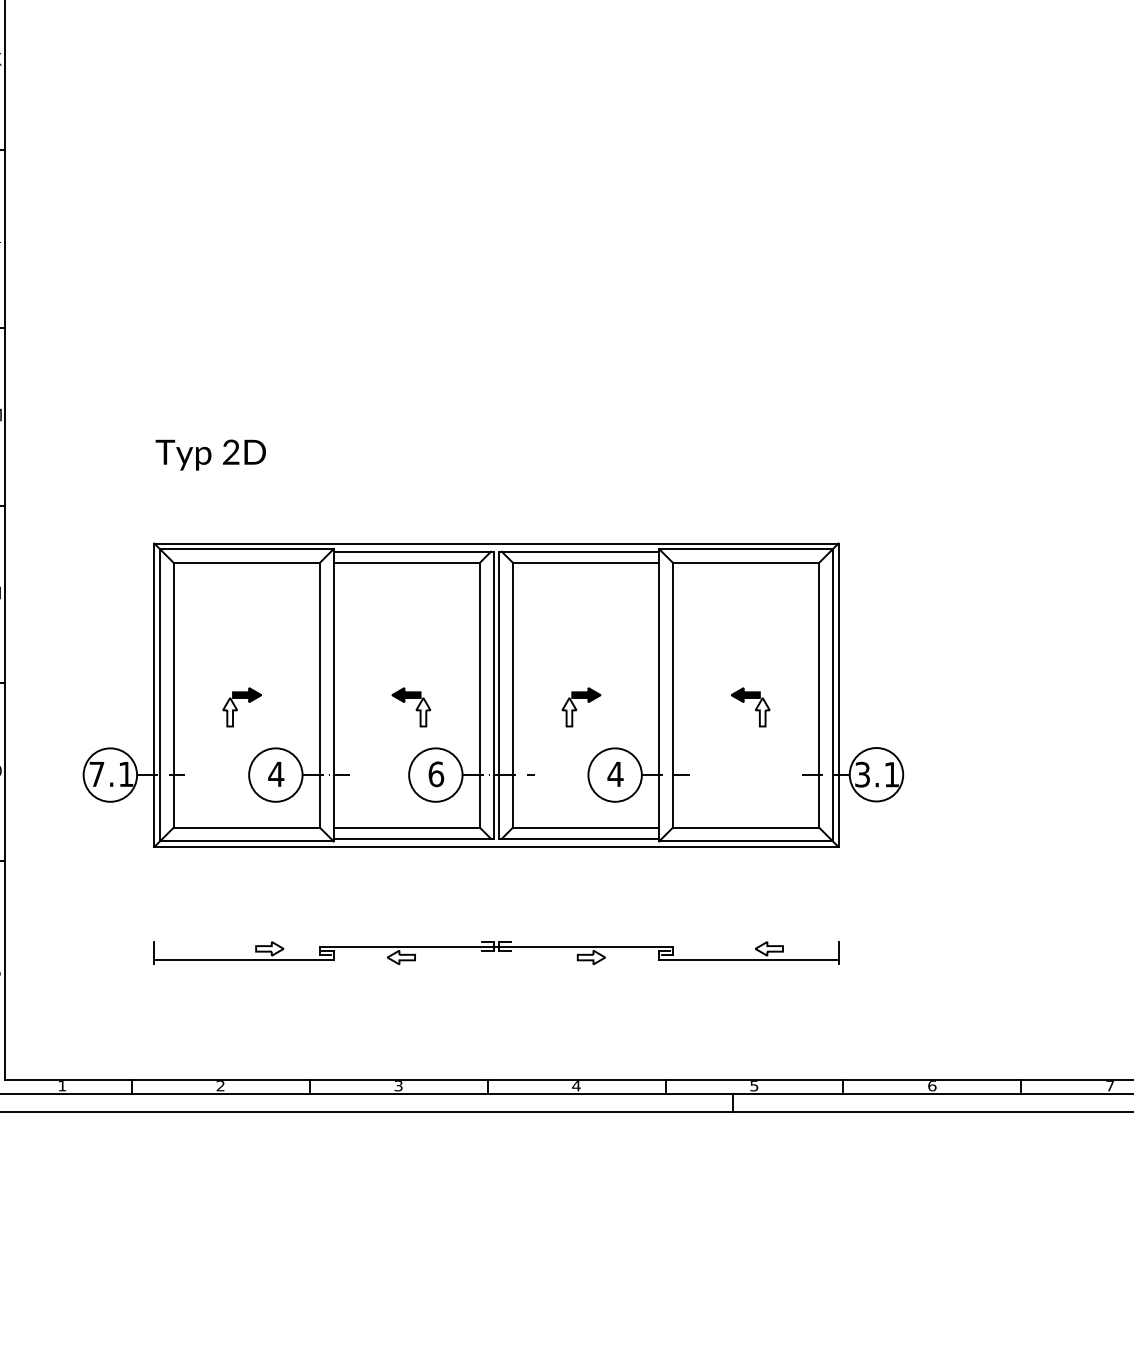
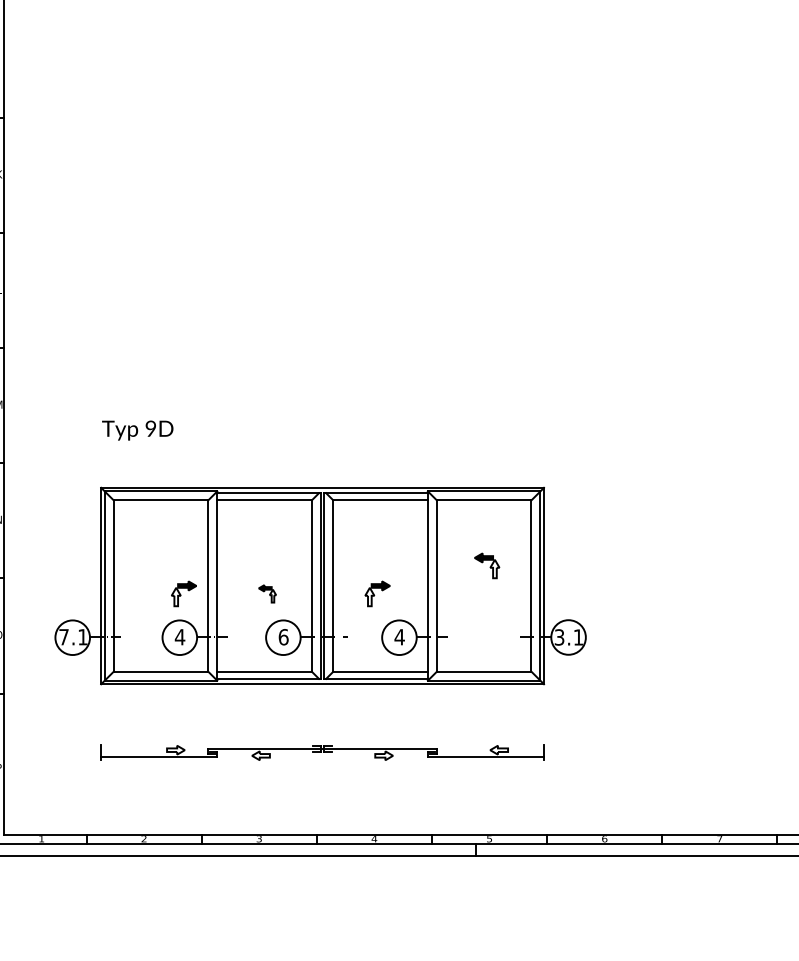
text: (230, 453) -> (150, 429), 2D -> 9D
part: (241, 706) -> (183, 593), moved
part: (411, 706) -> (267, 593), size x0.7
part: (751, 706) -> (487, 565), moved

